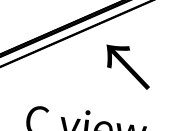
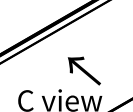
text: (126, 65) -> (83, 70), moved

